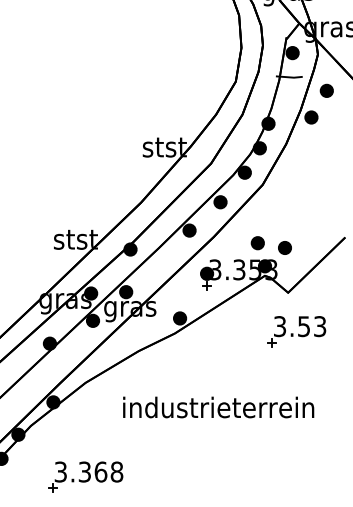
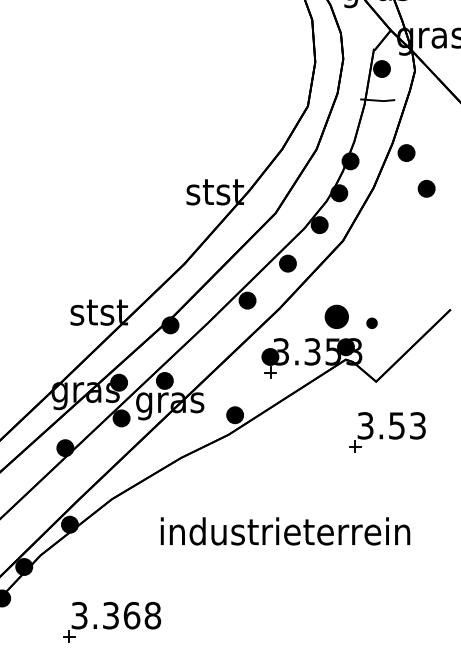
part: (326, 90) -> (426, 188), moved
part: (257, 243) -> (336, 317), size x1.4
part: (284, 247) -> (371, 322), size x0.6

